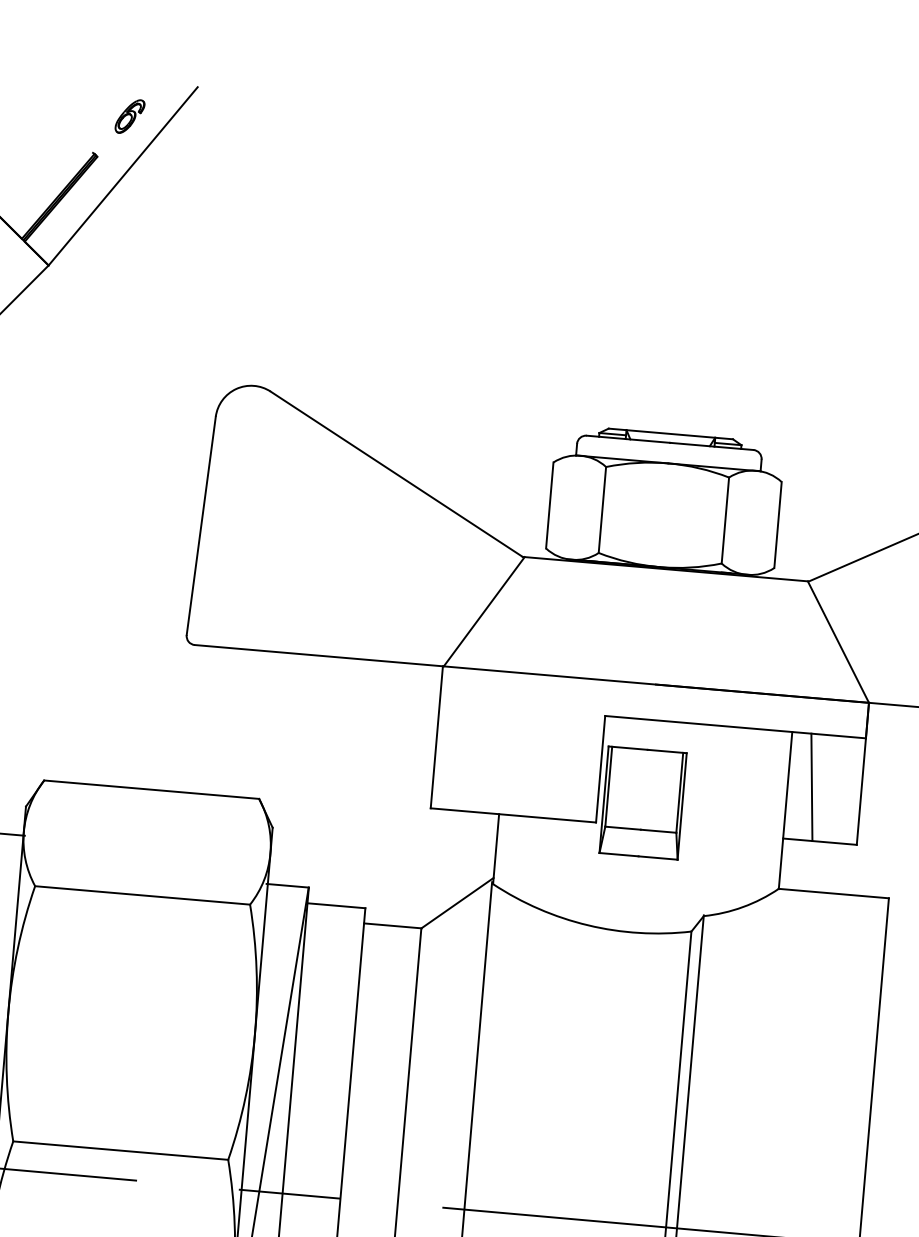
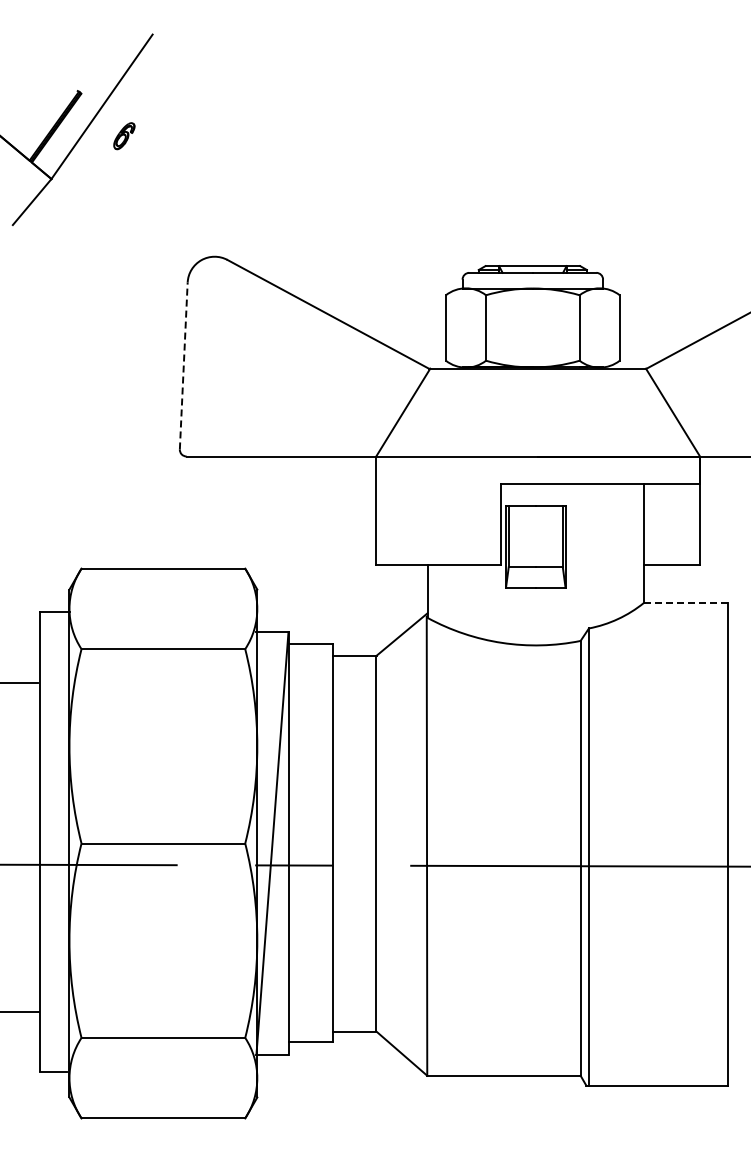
part: (130, 117) -> (124, 136), moved
line: (200, 525) -> (183, 365), solid -> dashed
line: (812, 786) -> (662, 523), removed
line: (833, 892) -> (685, 602), solid -> dashed

